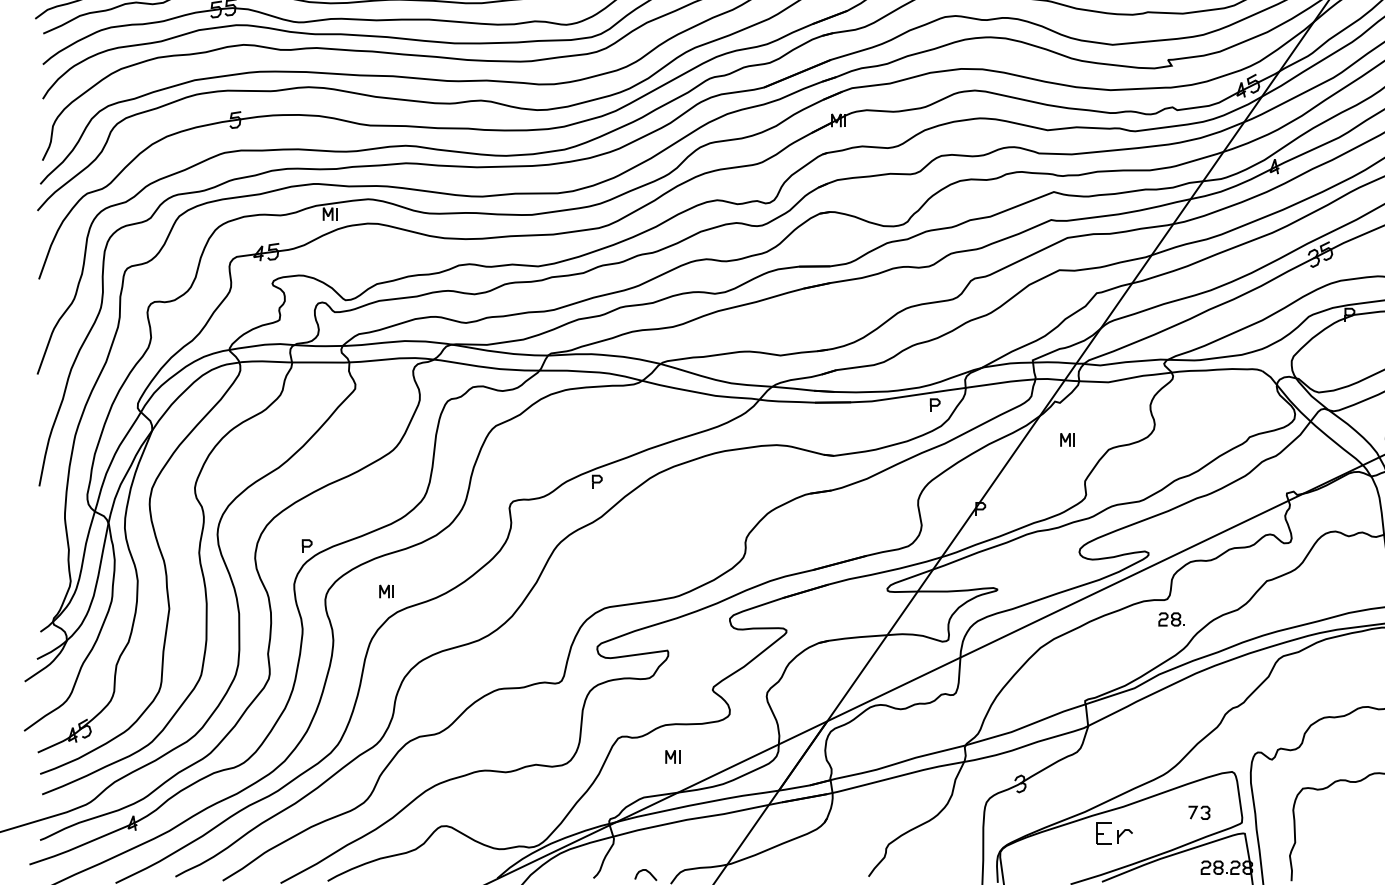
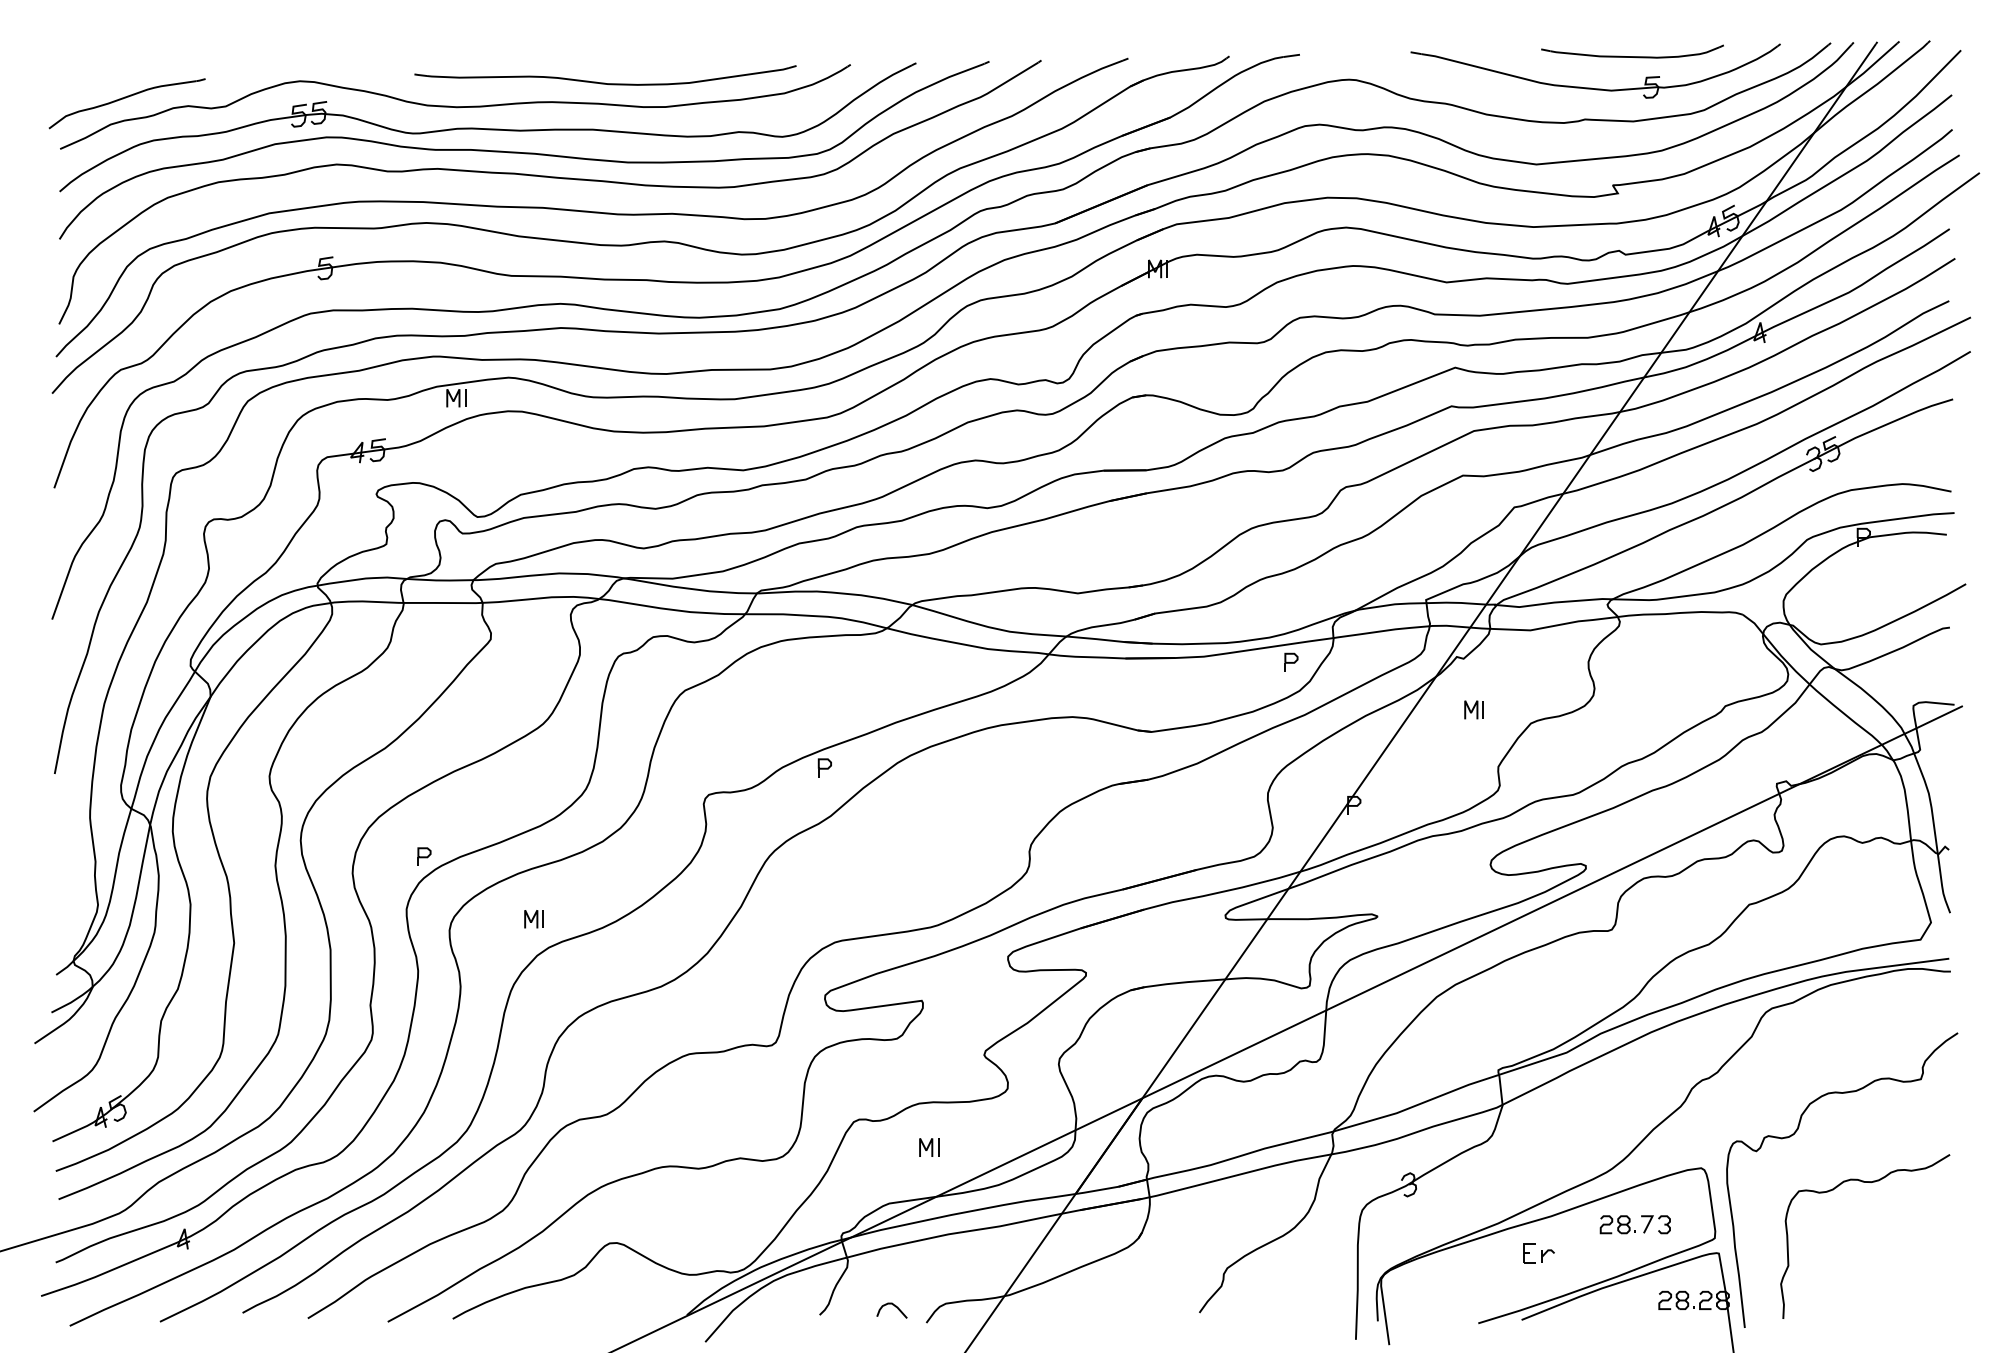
part: (1171, 619) -> (1617, 1224), moved
part: (1114, 833) -> (1538, 1253), size x0.62

